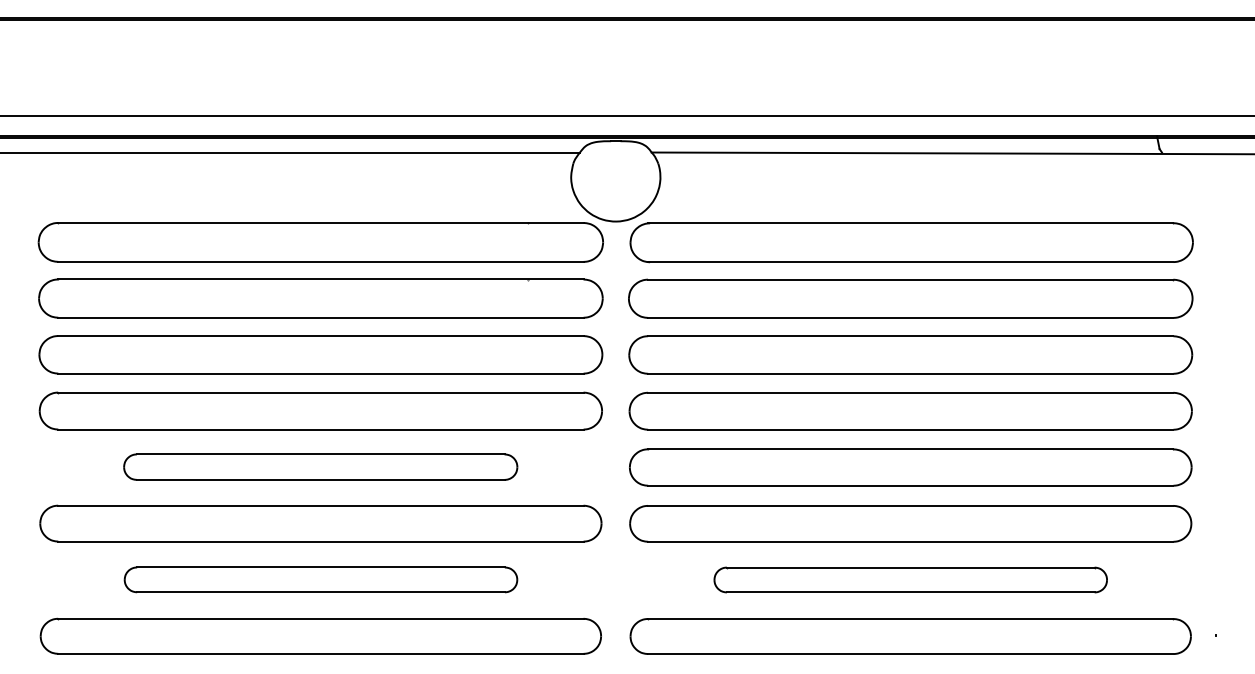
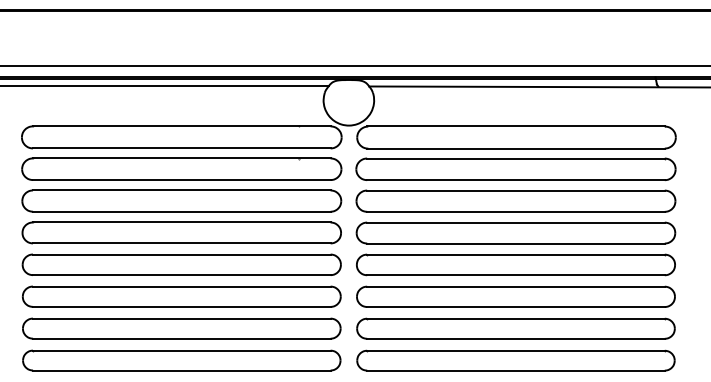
part: (320, 466) -> (181, 264), size x1.43
part: (320, 579) -> (181, 328), size x1.43
part: (909, 579) -> (515, 328), size x1.43

